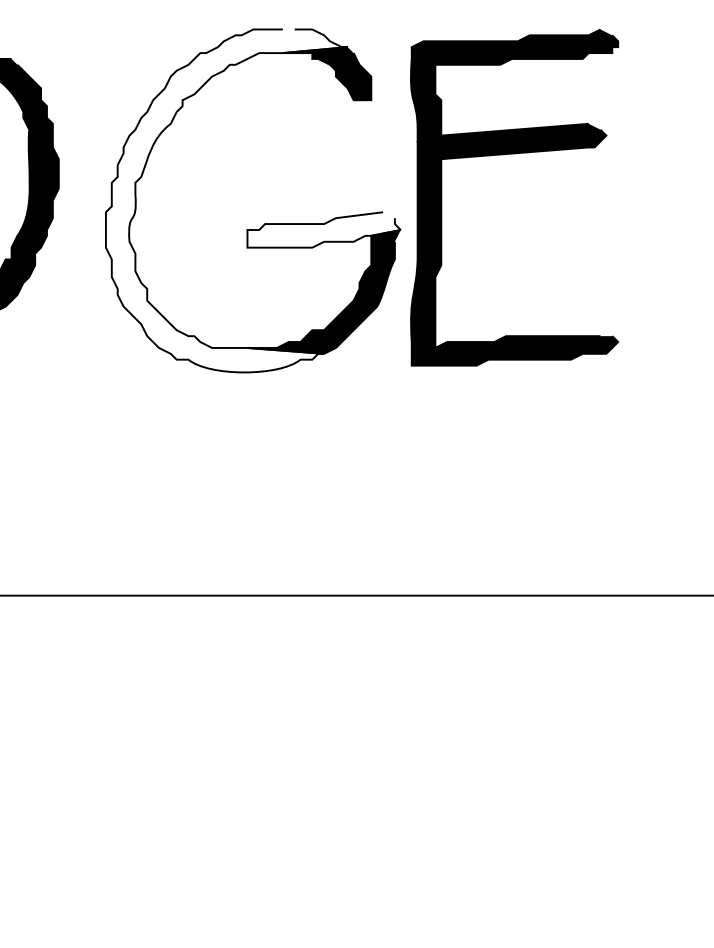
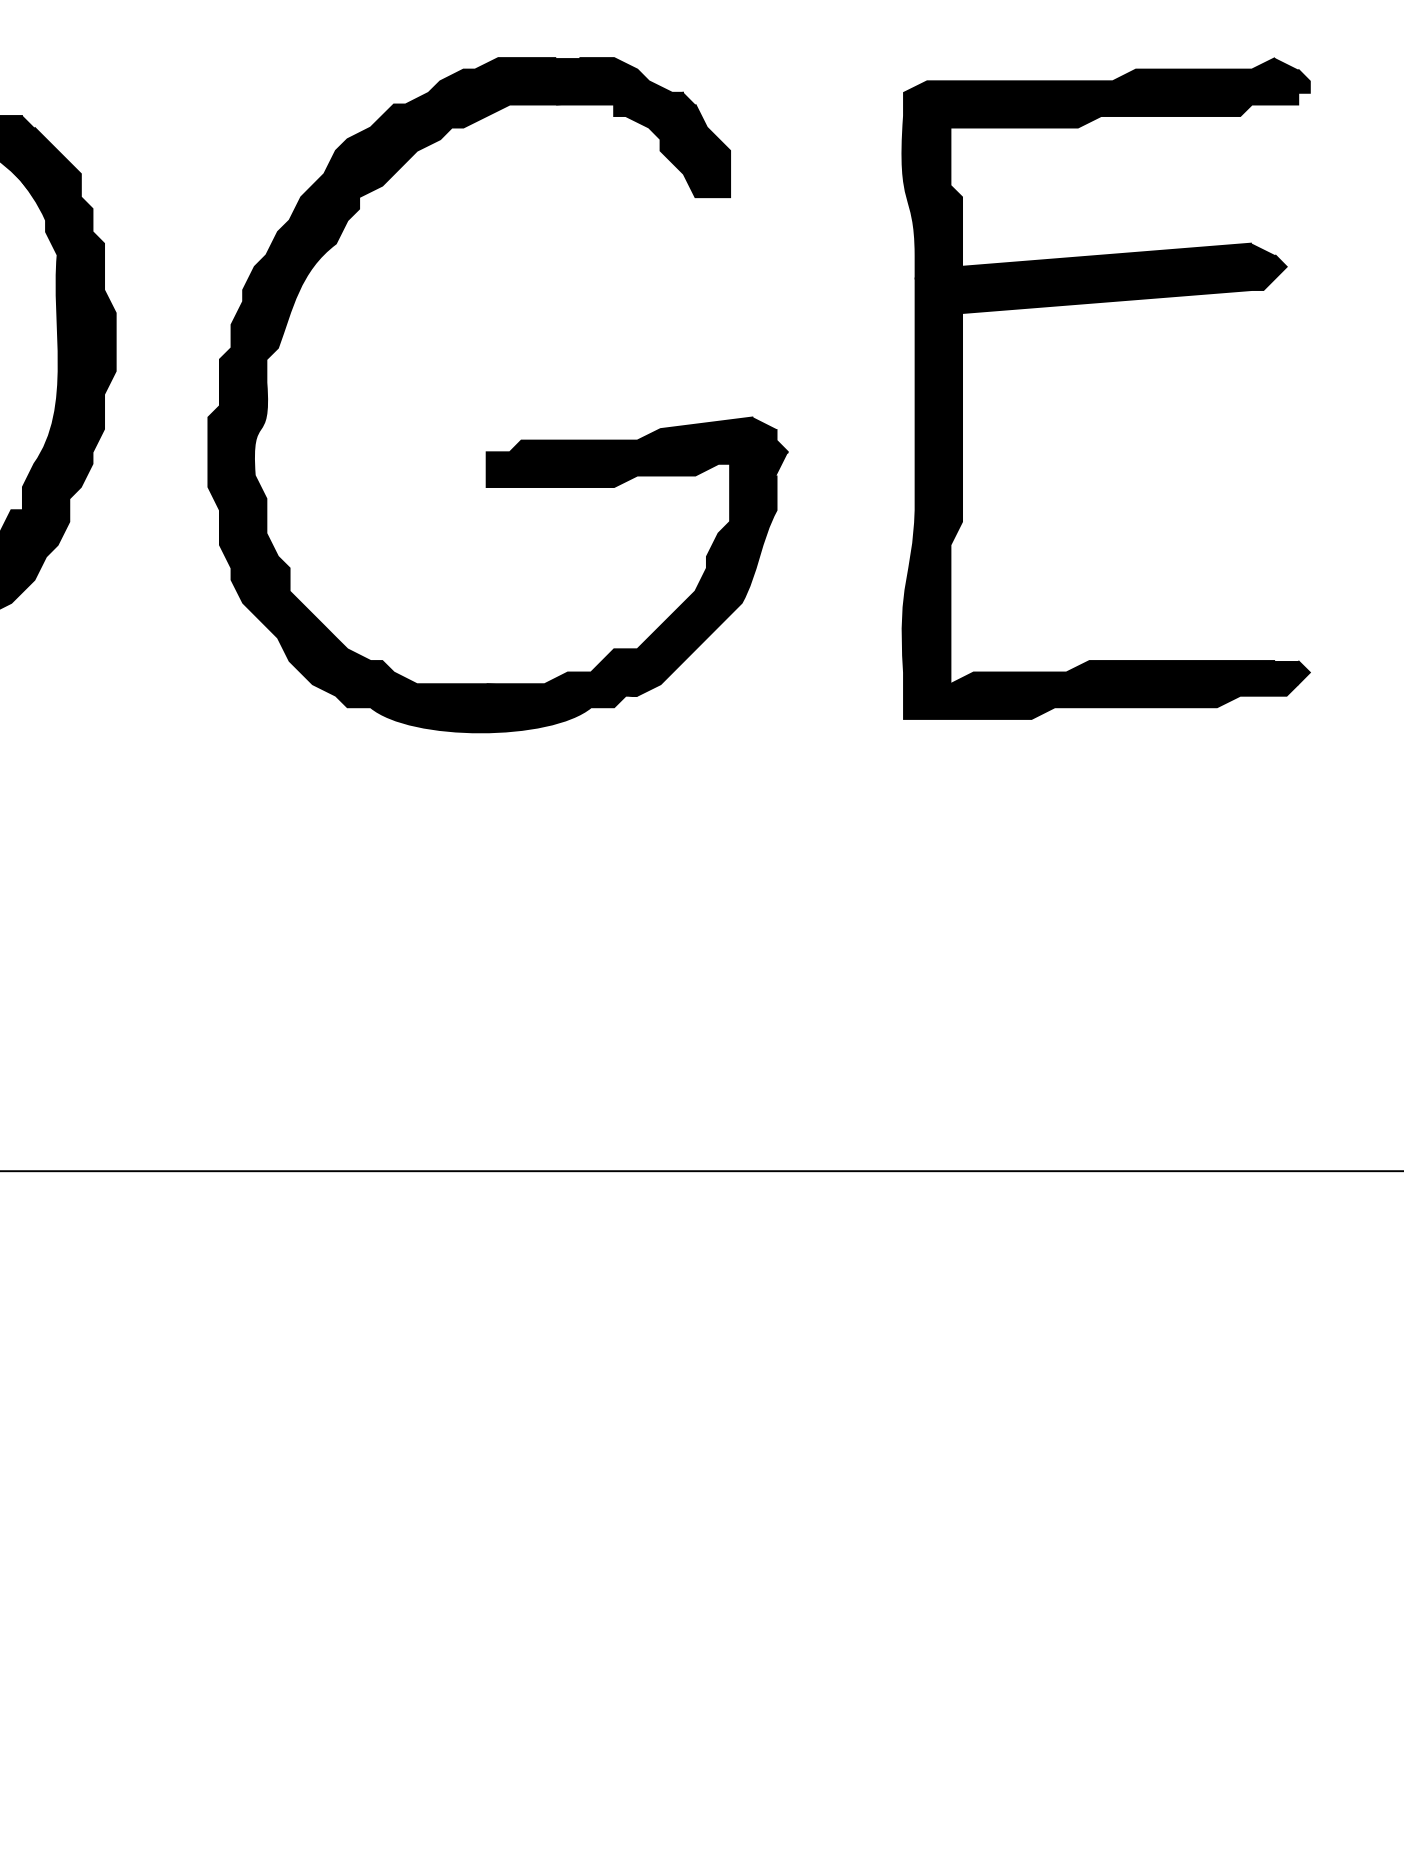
part: (514, 154) -> (1106, 303), moved
fill: (226, 200) -> (445, 394), added
fill: (323, 229) -> (636, 451), added

